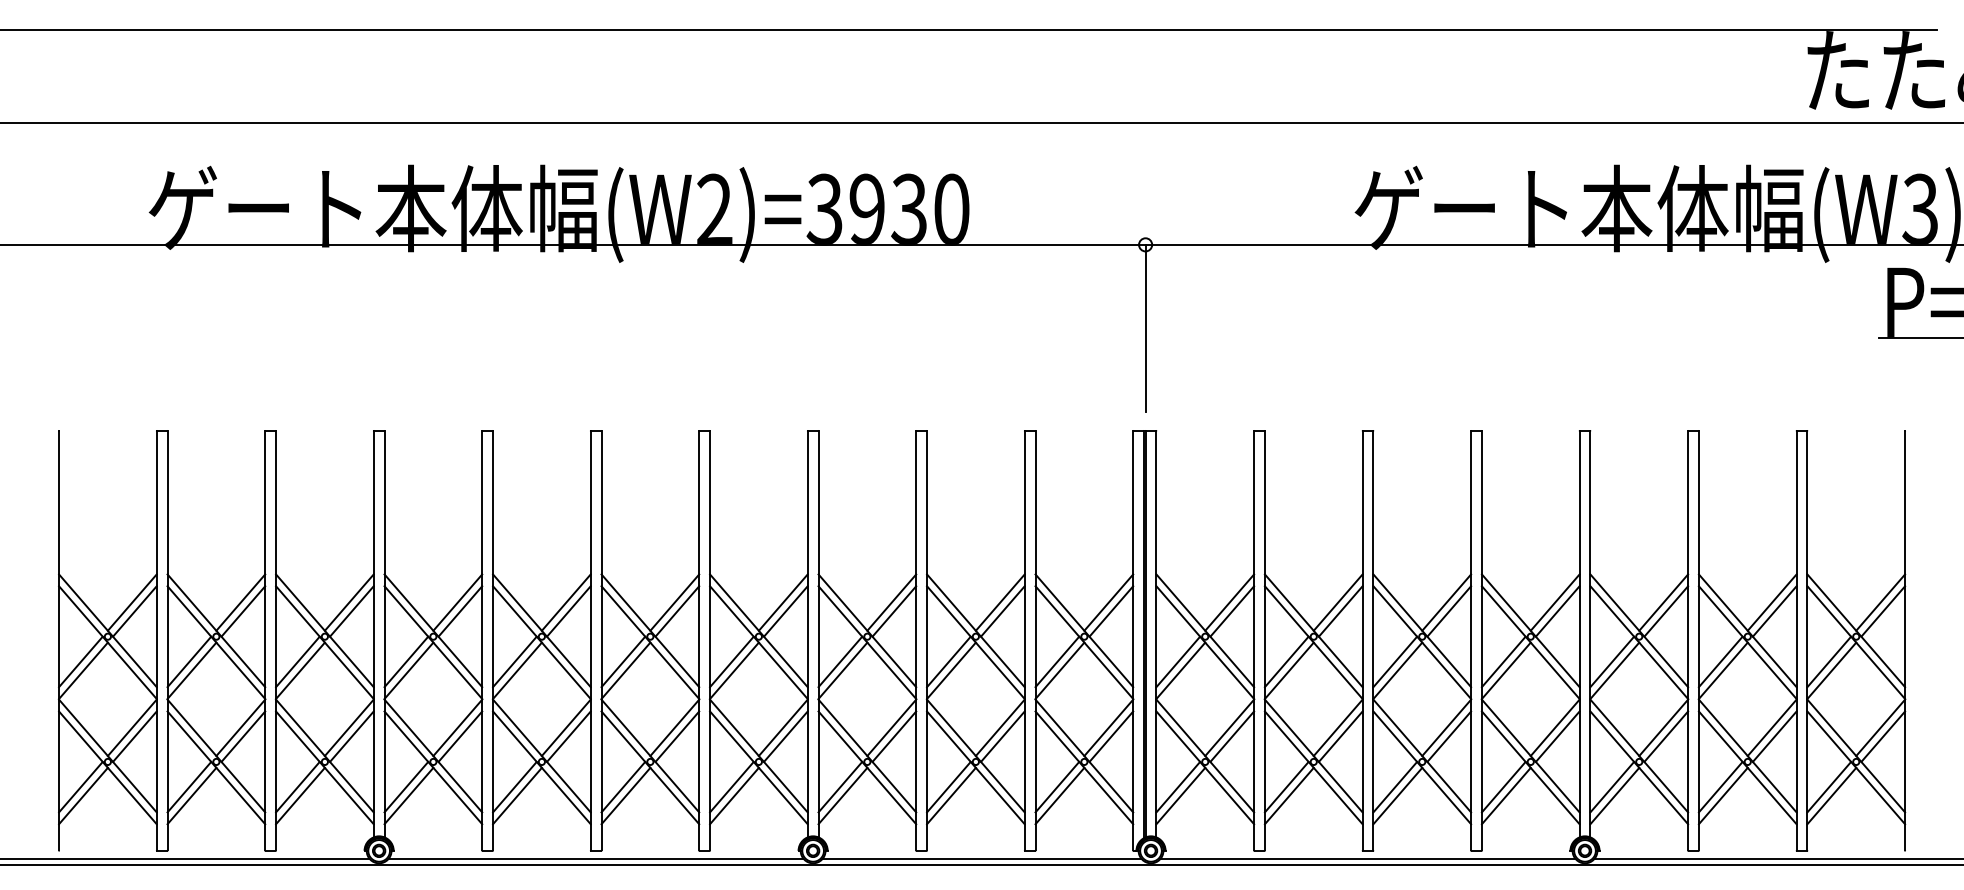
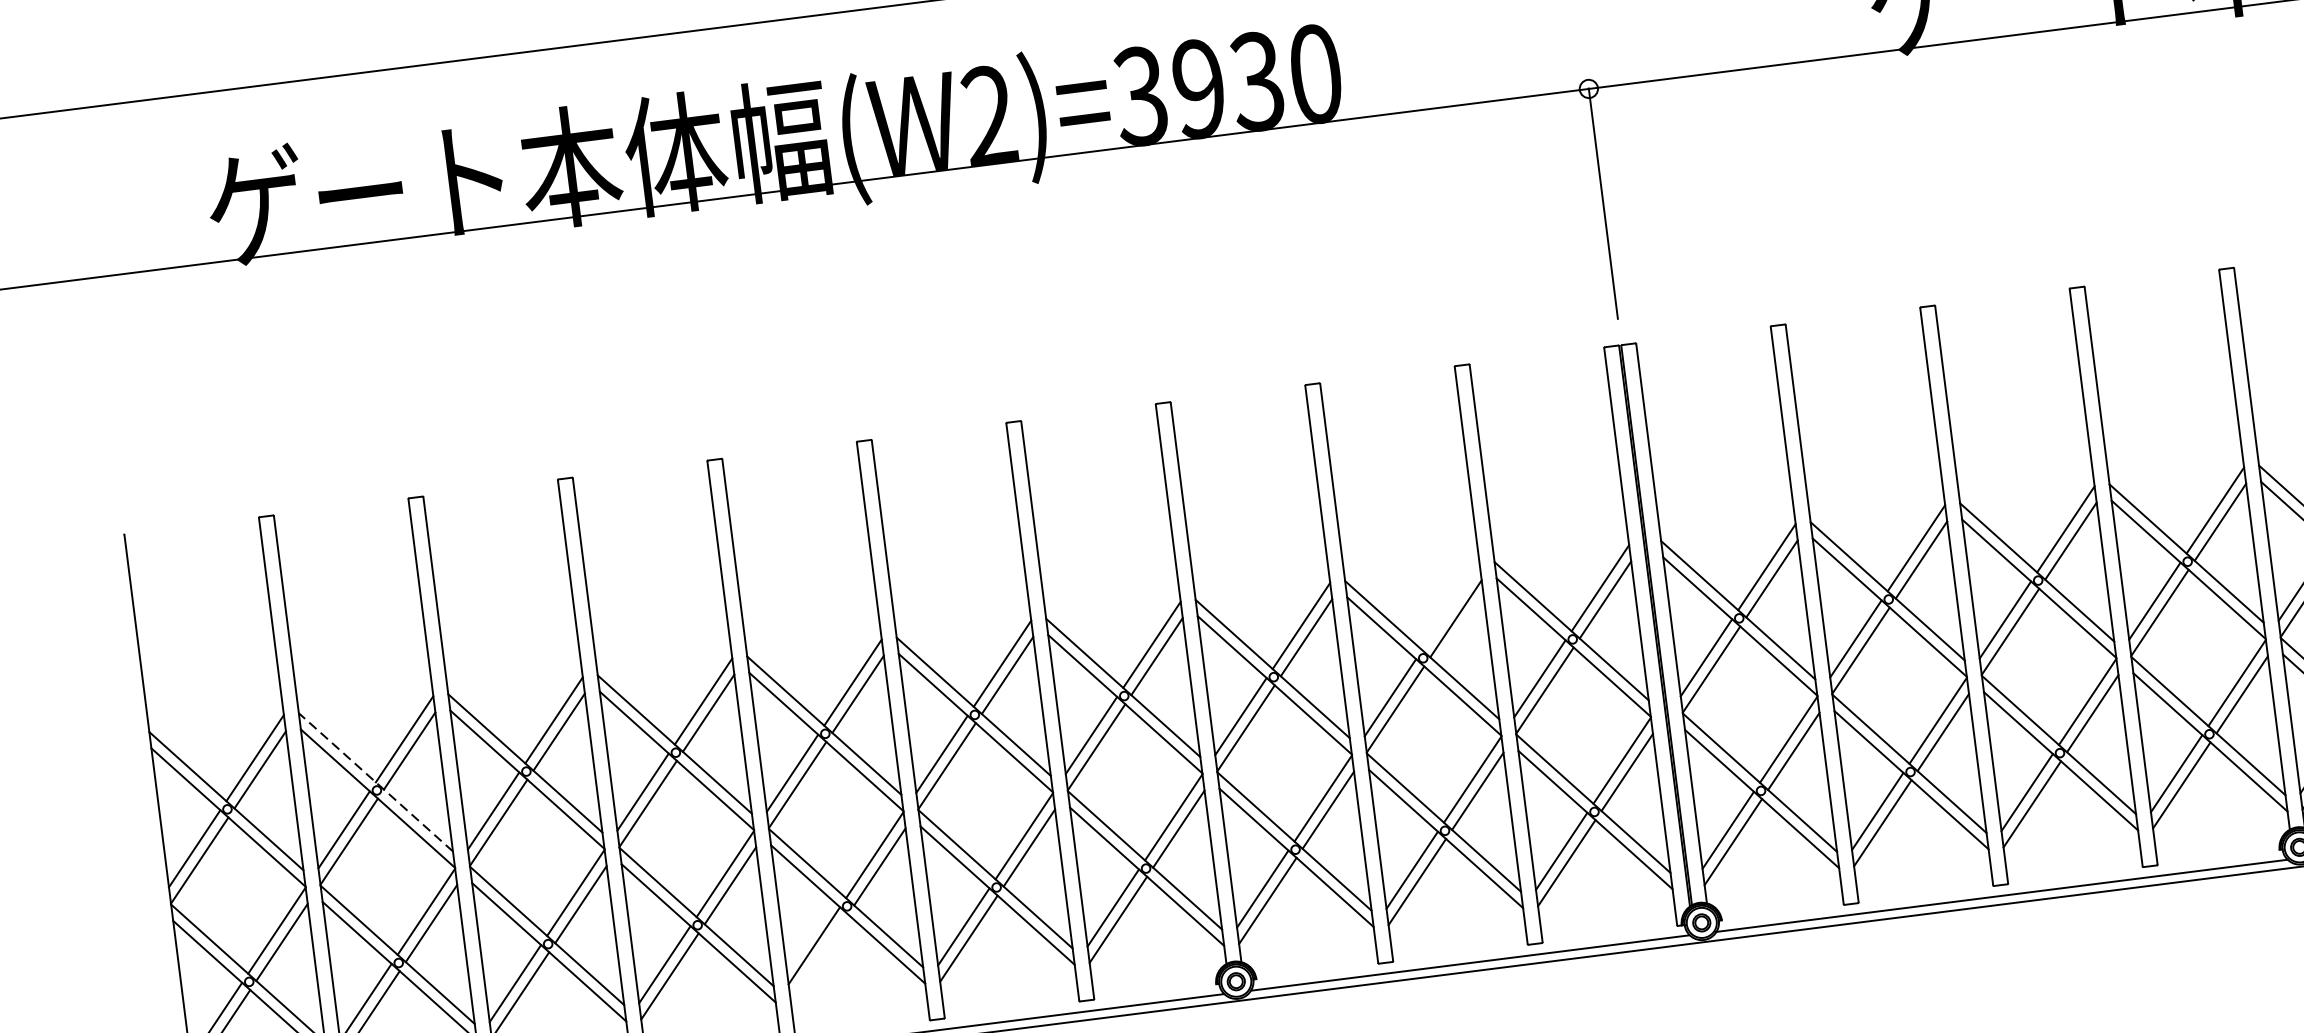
line: (999, 602) -> (1449, 607), removed
line: (216, 630) -> (375, 781), solid -> dashed
line: (517, 795) -> (819, 956), removed

